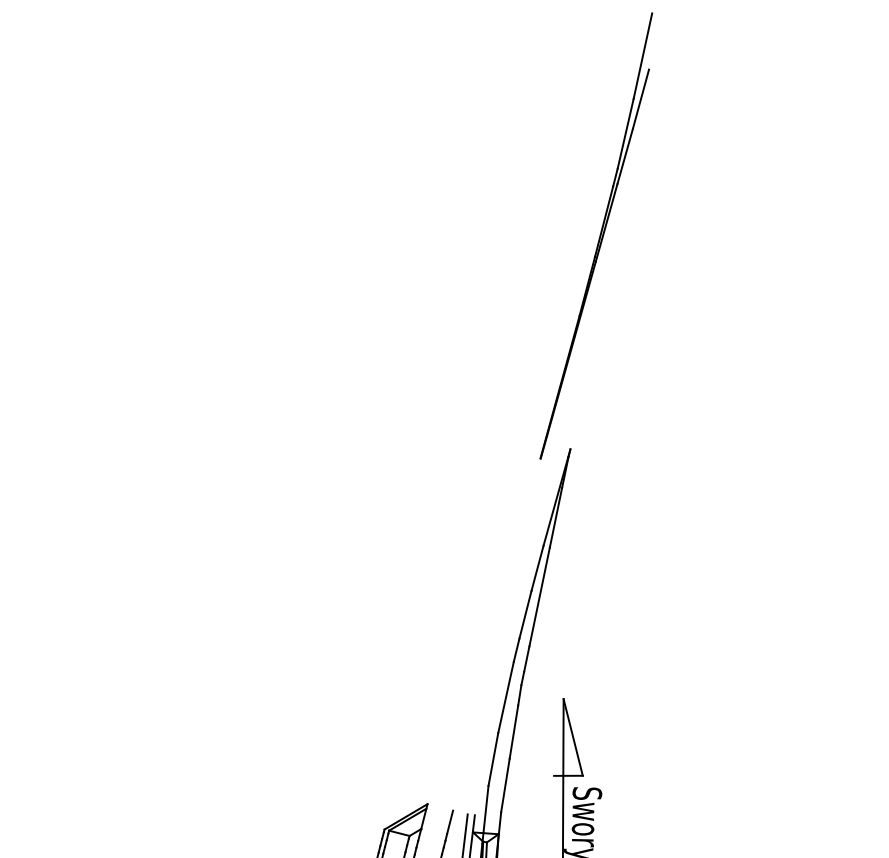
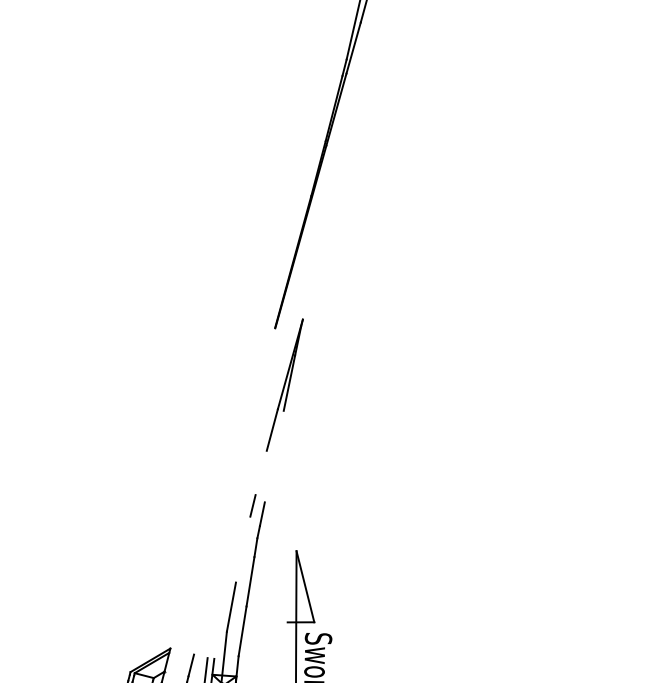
line: (539, 596) -> (274, 456), removed
line: (525, 614) -> (261, 472), removed
line: (505, 696) -> (242, 548), removed

